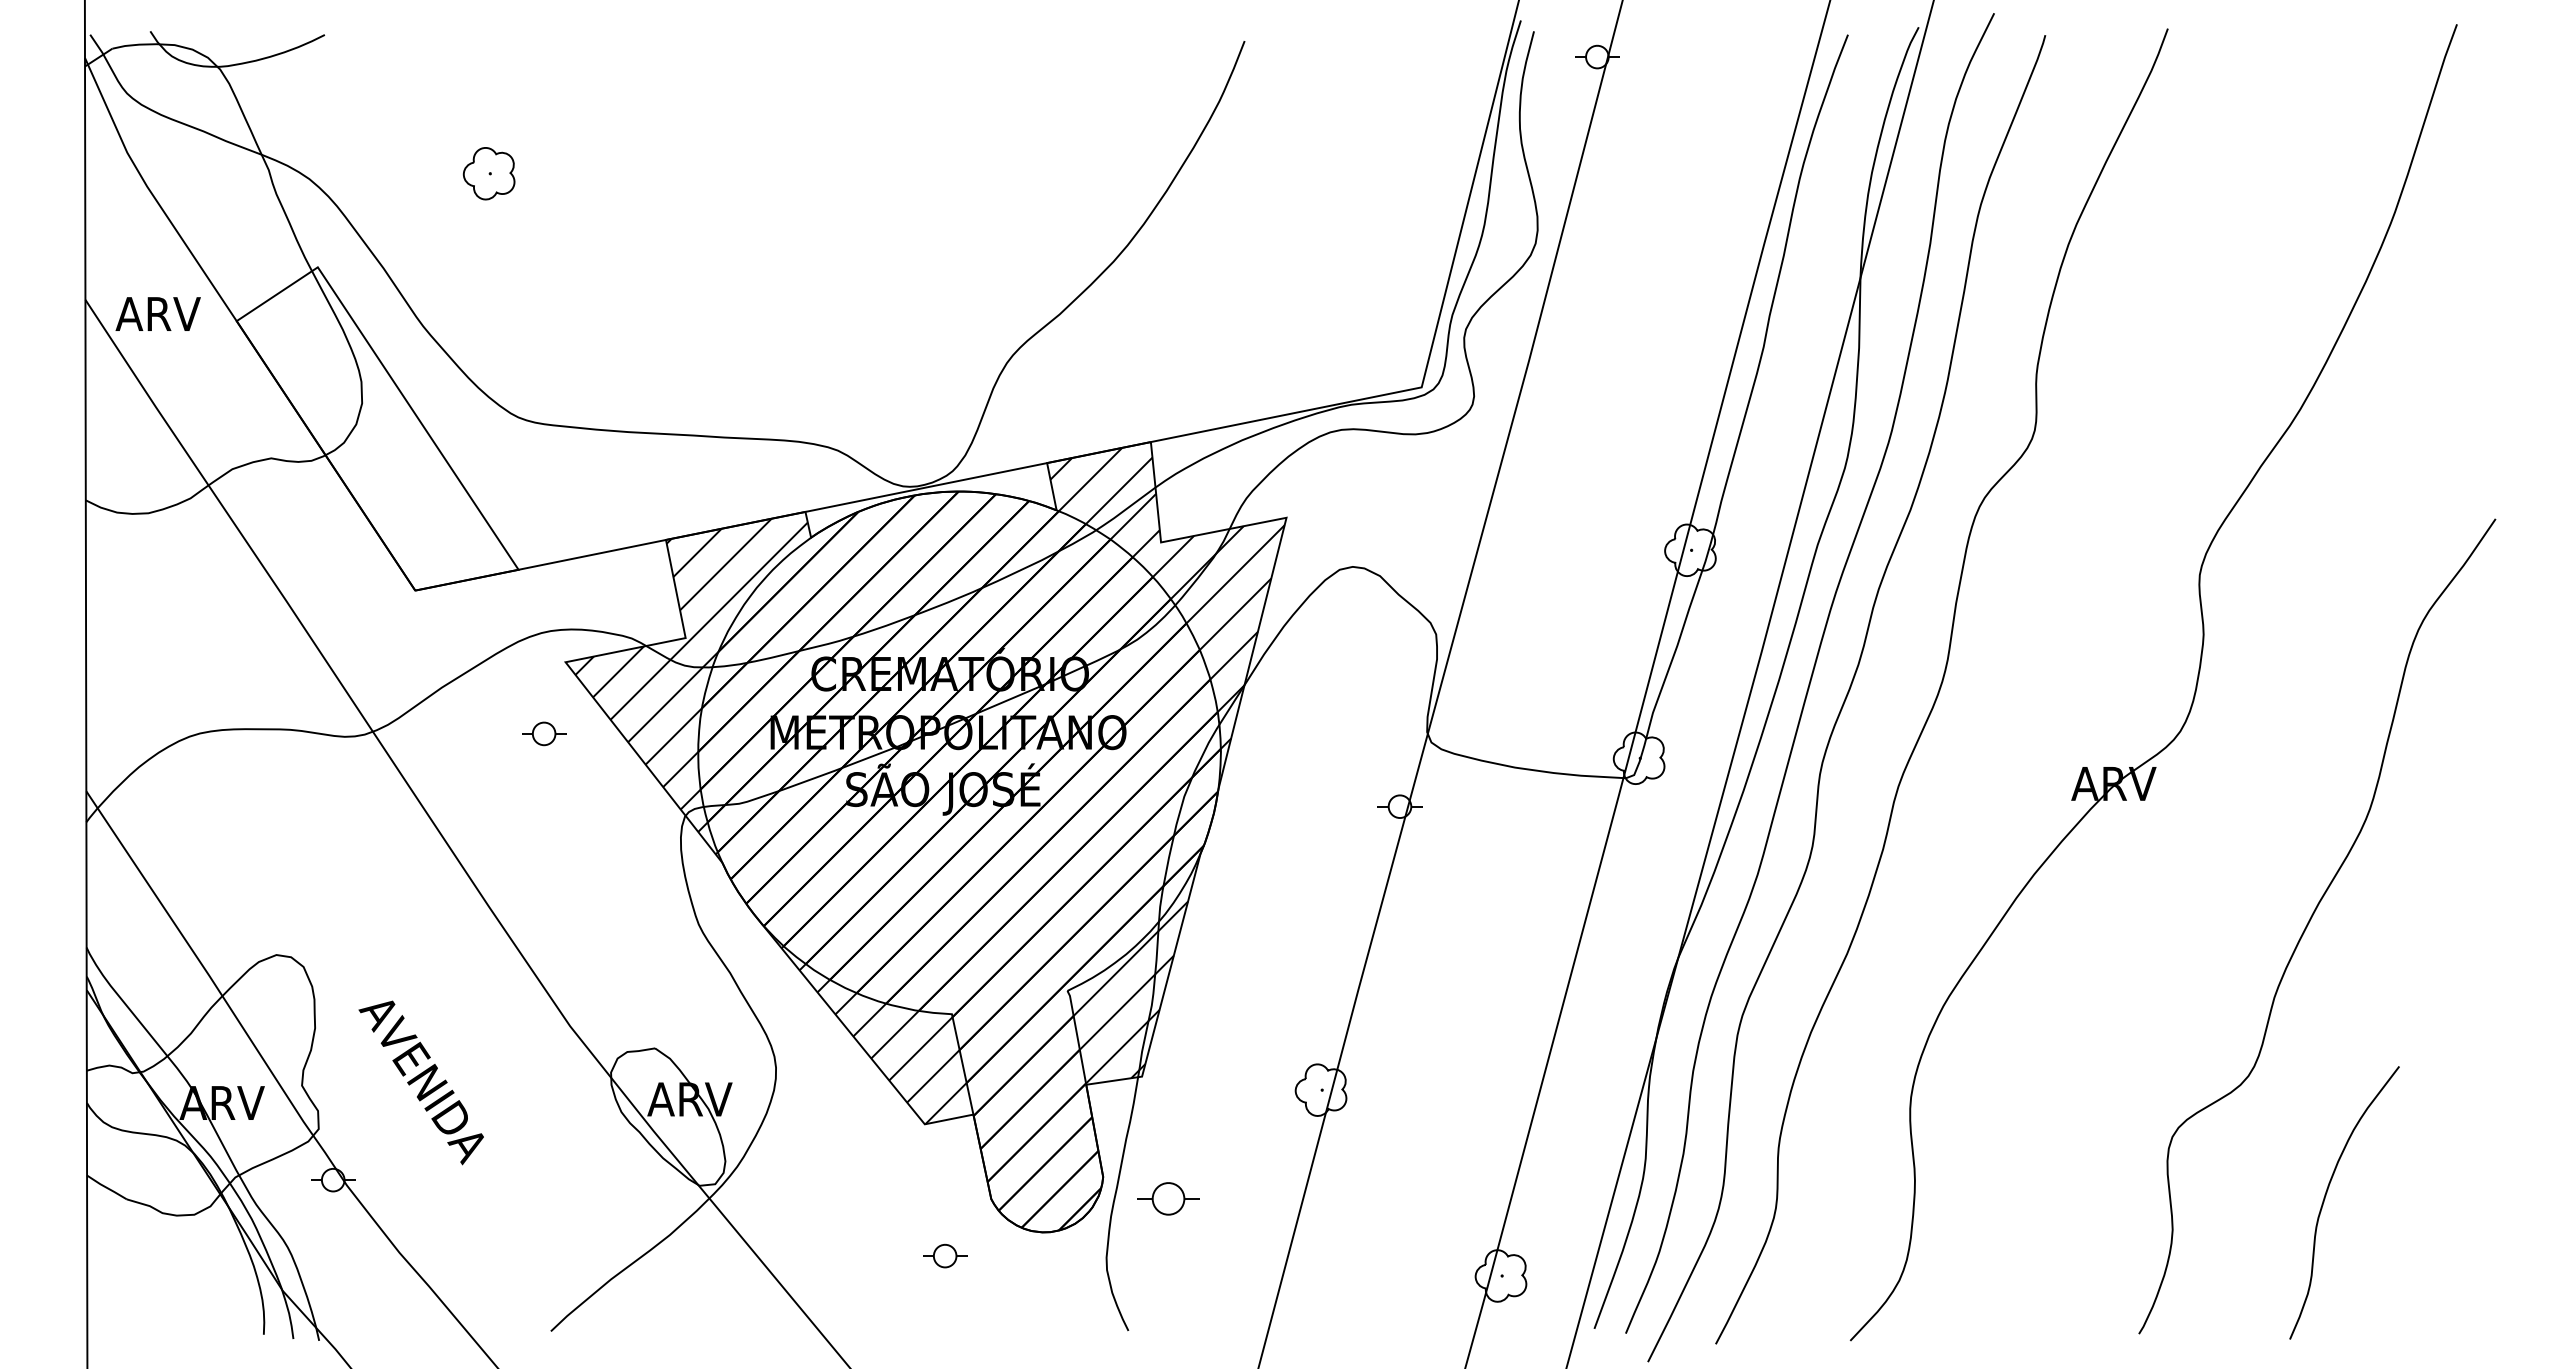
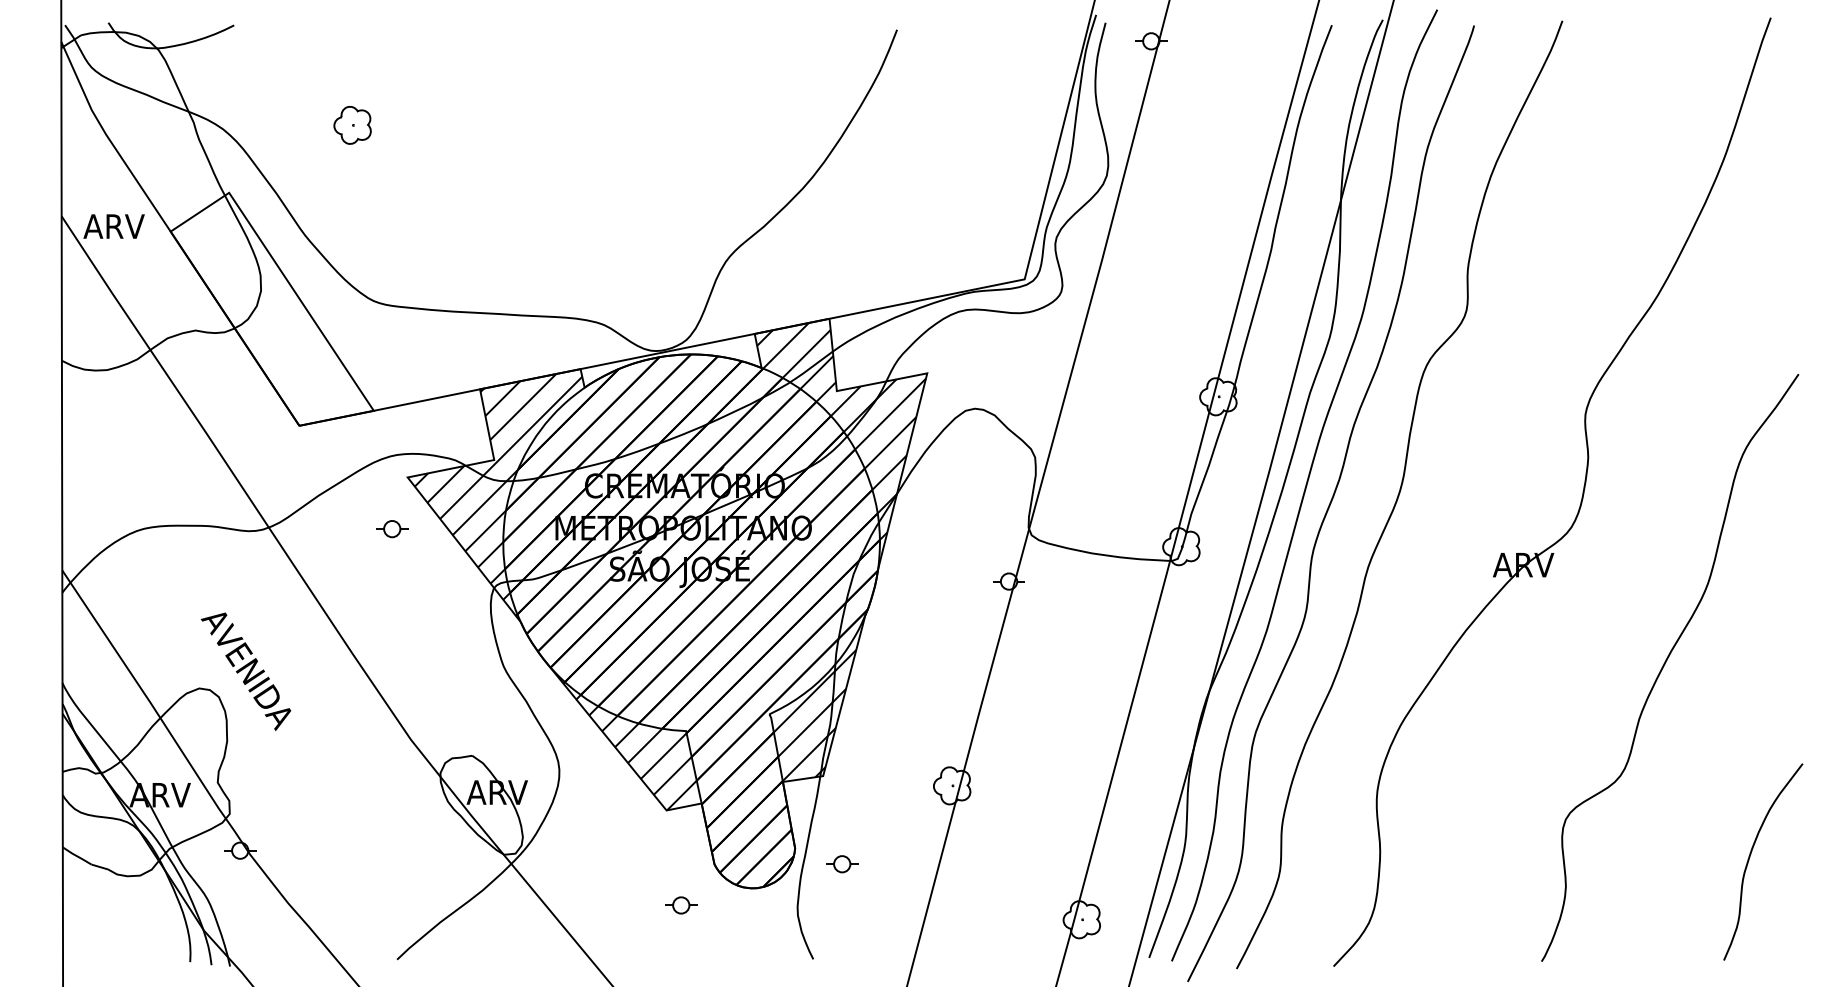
text: (420, 1082) -> (245, 671), moved
part: (1168, 1198) -> (842, 863), size x0.71
curve: (2325, 1199) -> (1749, 859), moved

